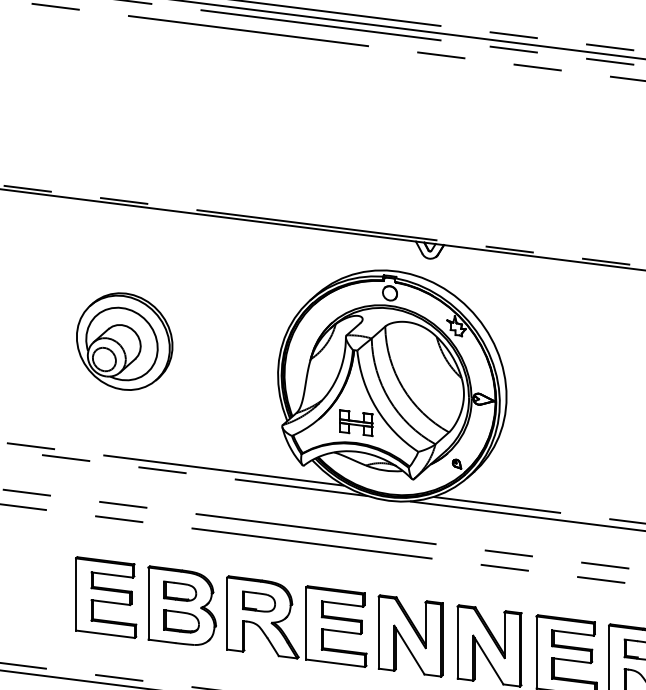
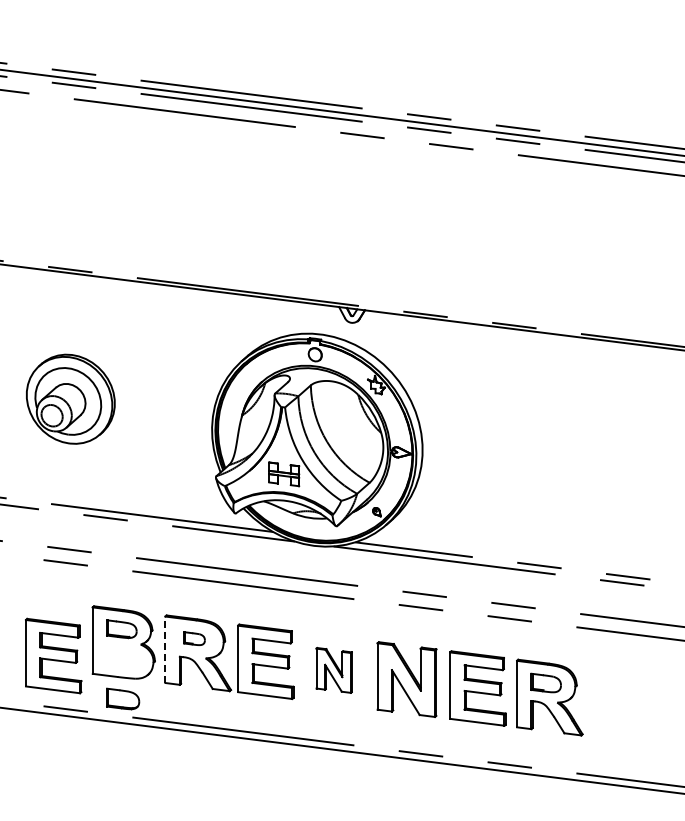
part: (105, 596) -> (53, 655), moved
part: (258, 601) -> (194, 638), size x0.7
line: (227, 613) -> (165, 649), solid -> dashed
part: (181, 620) -> (123, 698), moved
part: (409, 636) -> (333, 670), size x0.6

